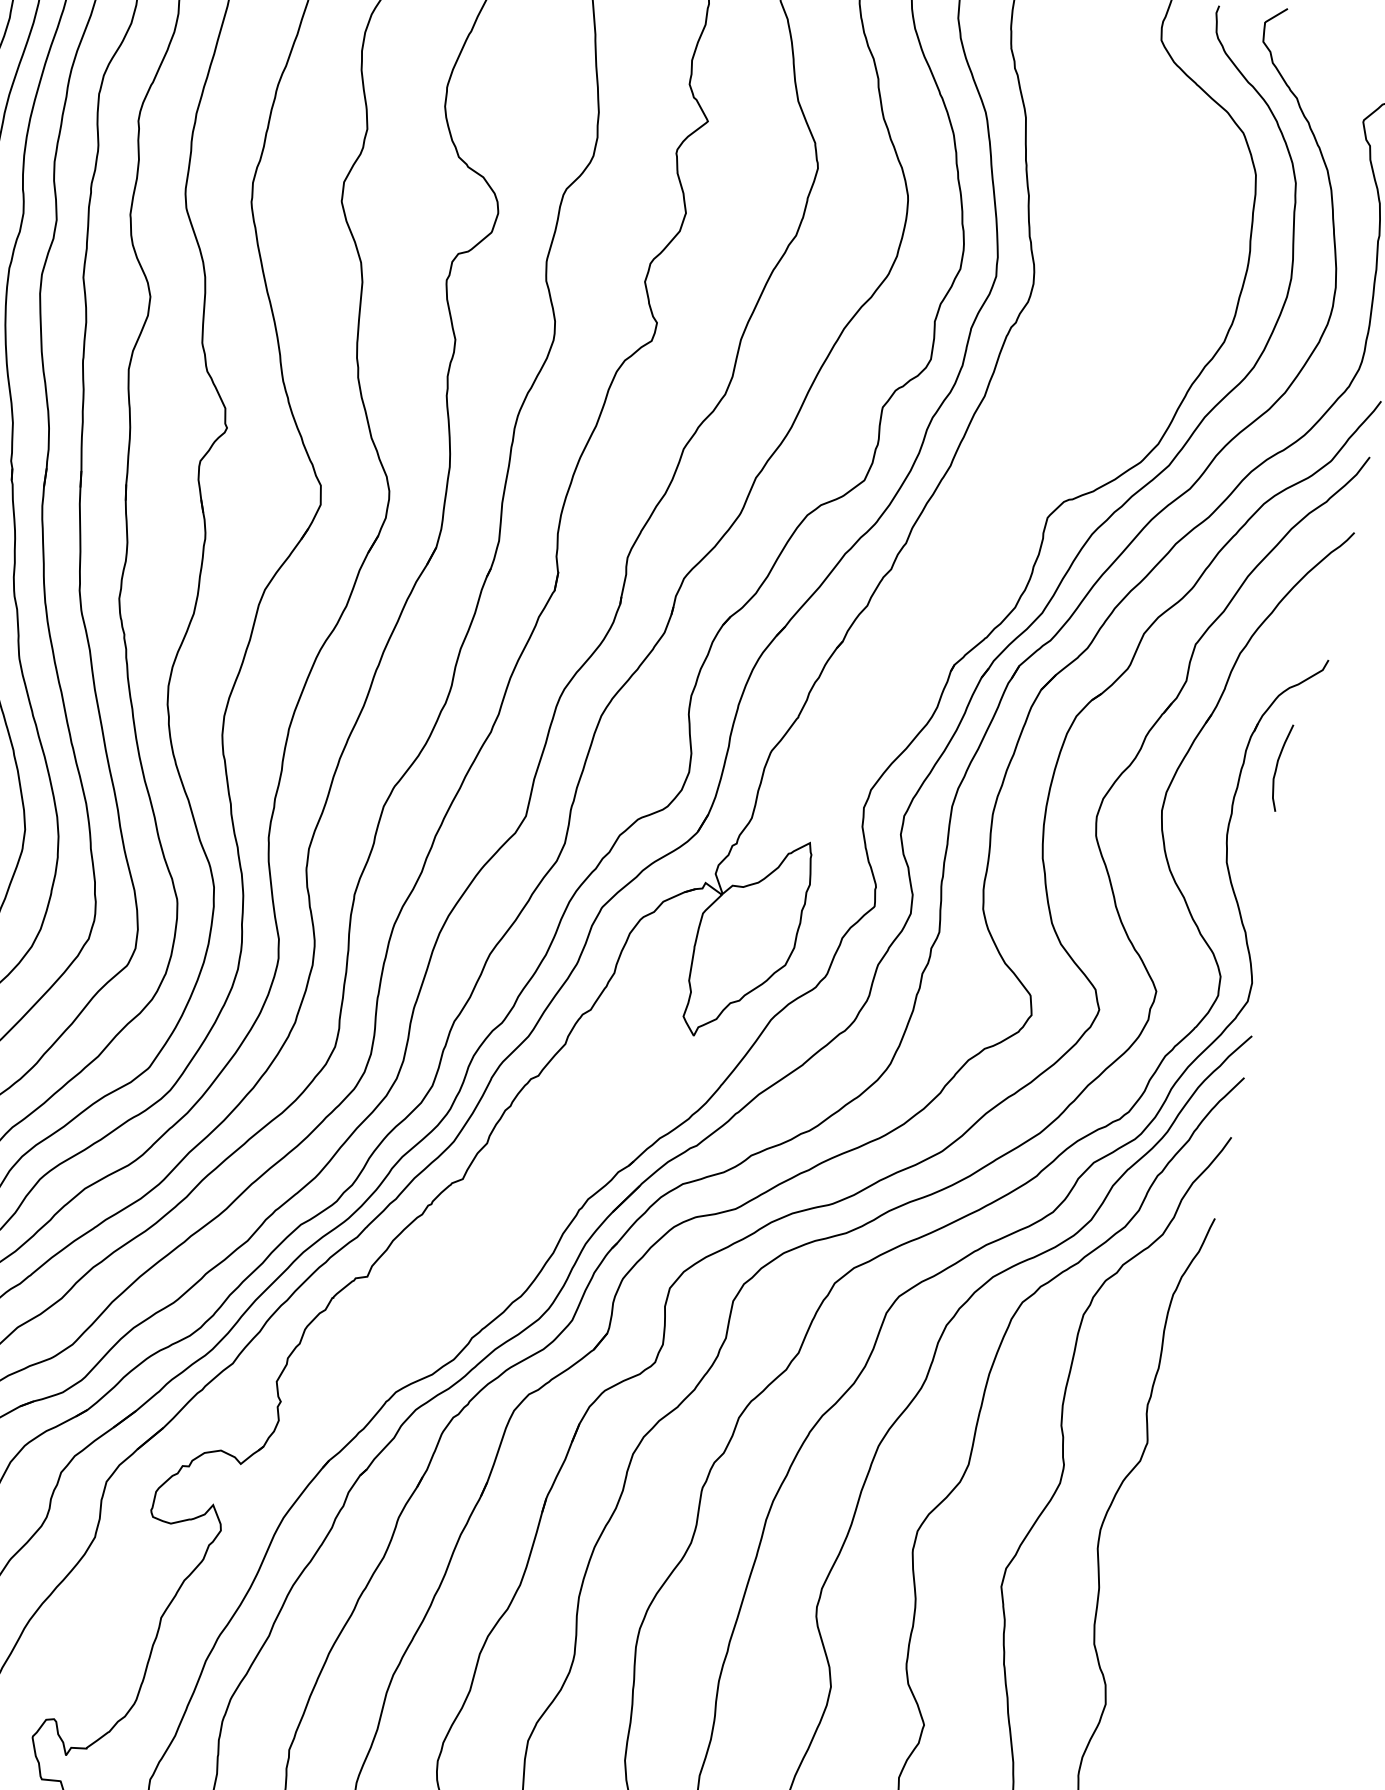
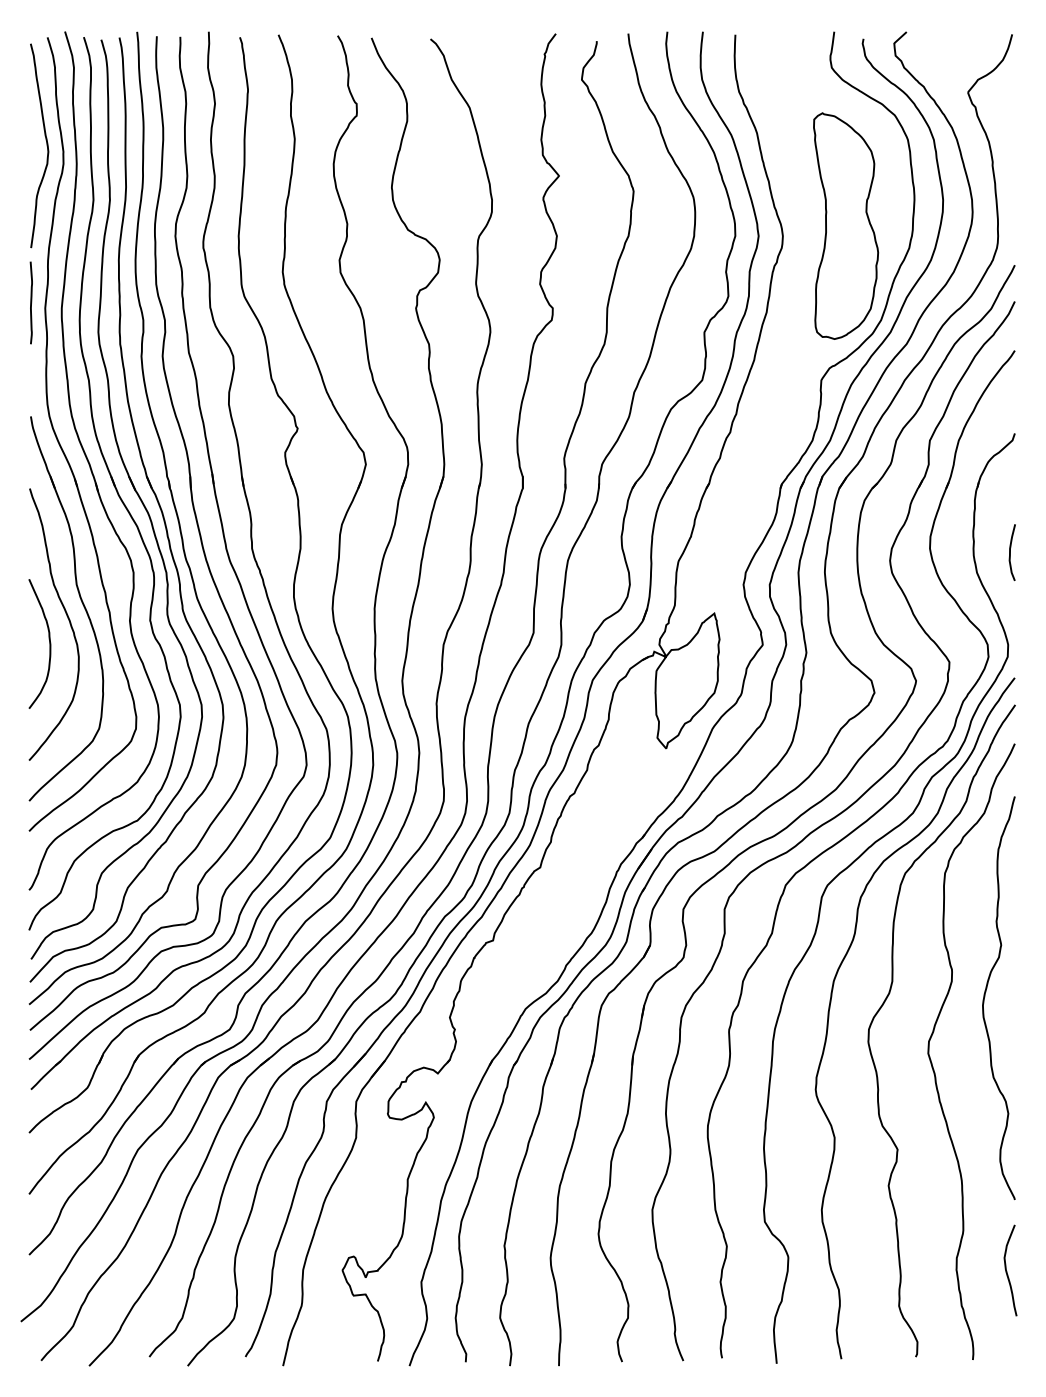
part: (1134, 287) -> (846, 225), added
curve: (1277, 766) -> (1010, 552), moved

